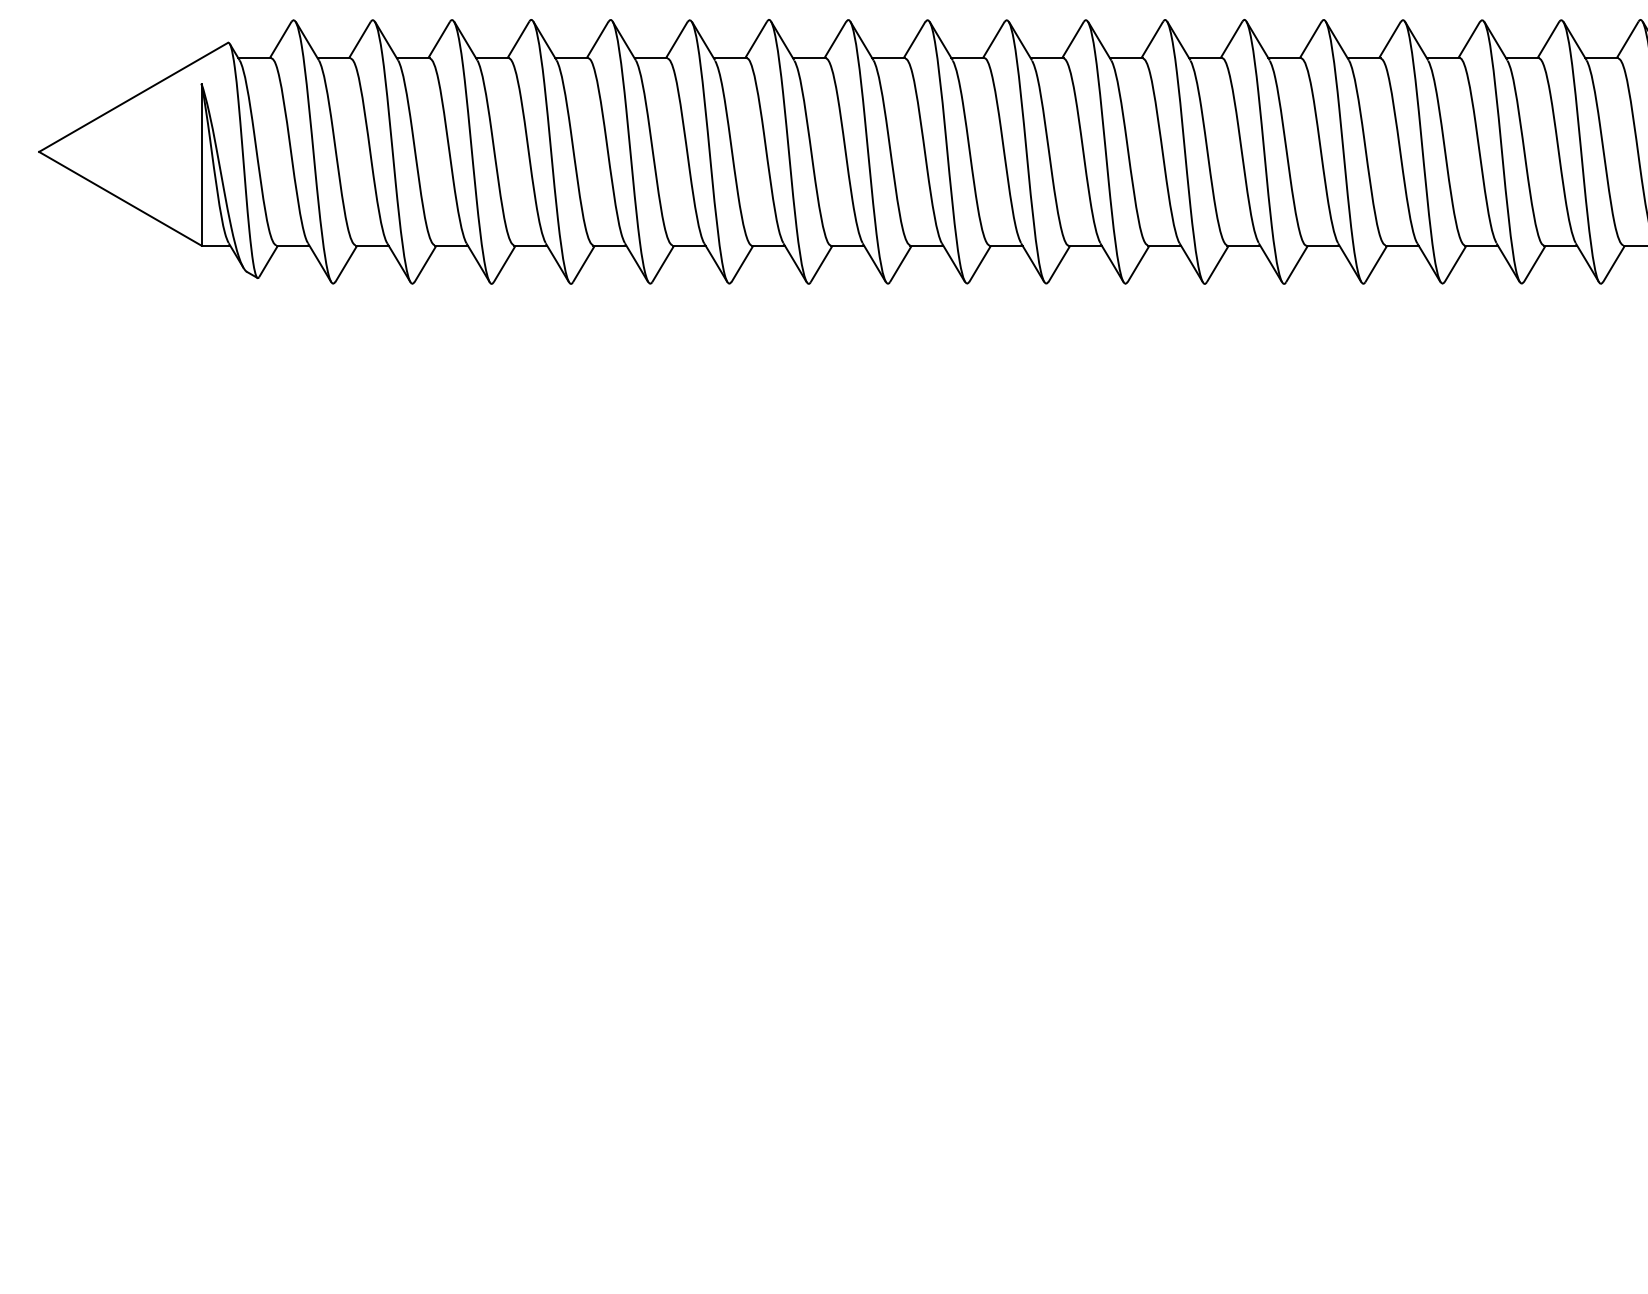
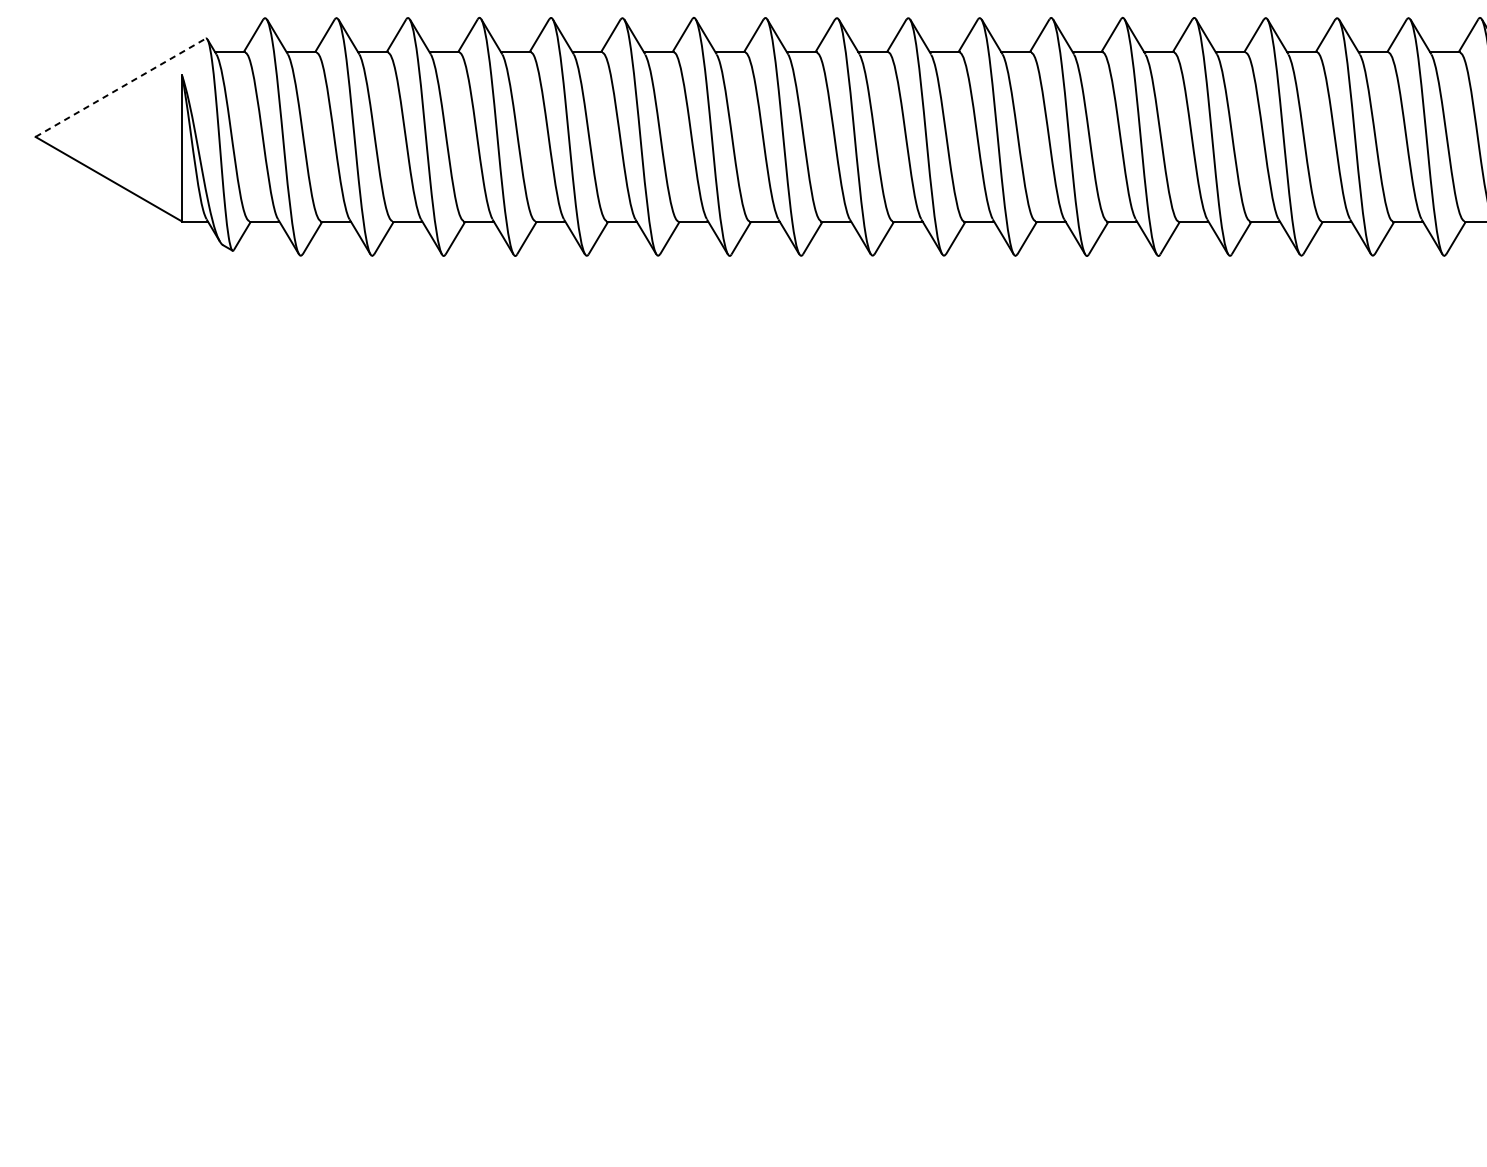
line: (133, 97) -> (120, 87), solid -> dashed

